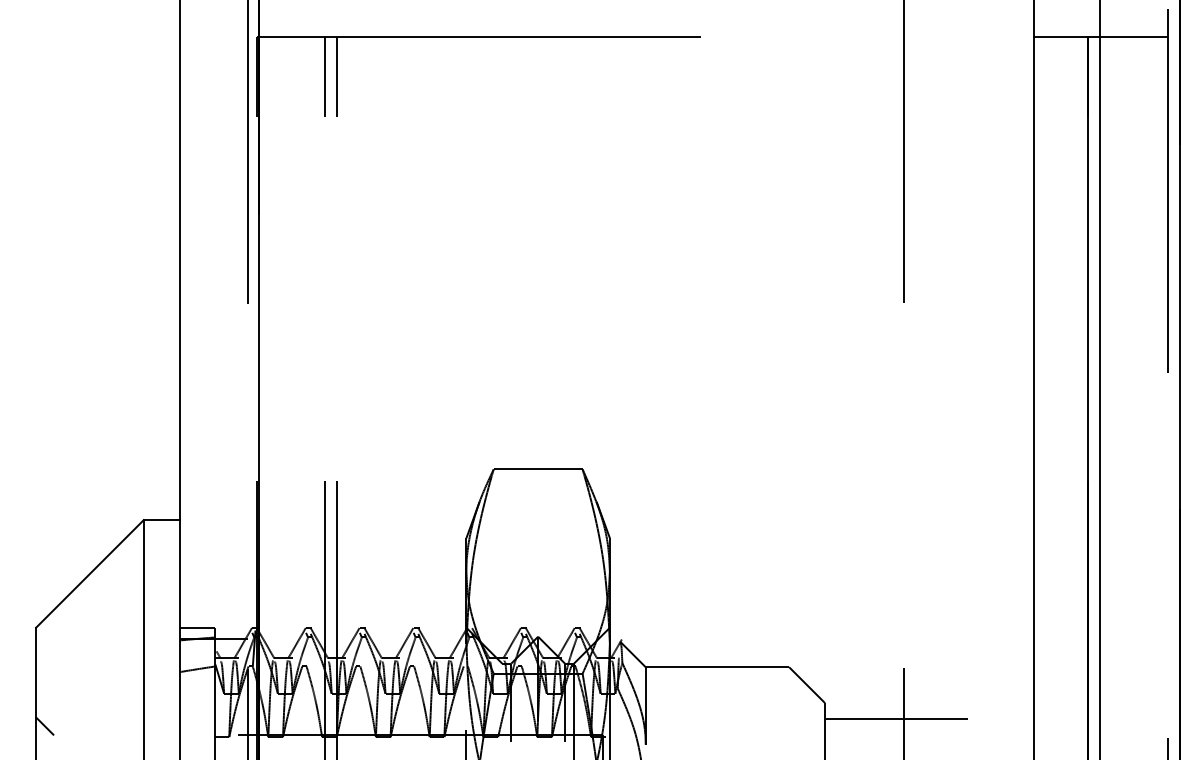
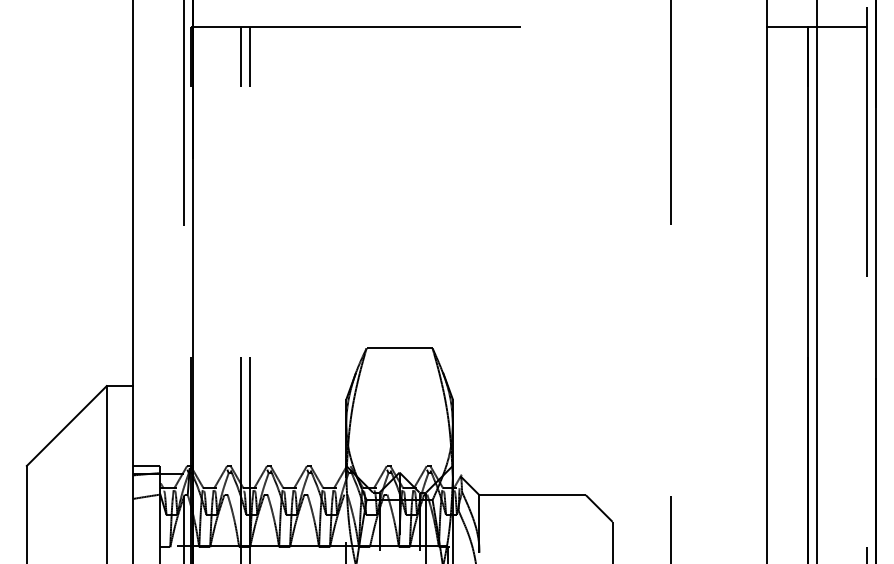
line: (896, 719) -> (665, 534), removed
line: (45, 726) -> (33, 539), removed

